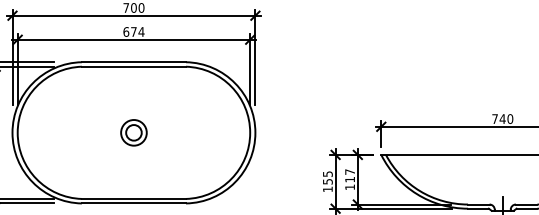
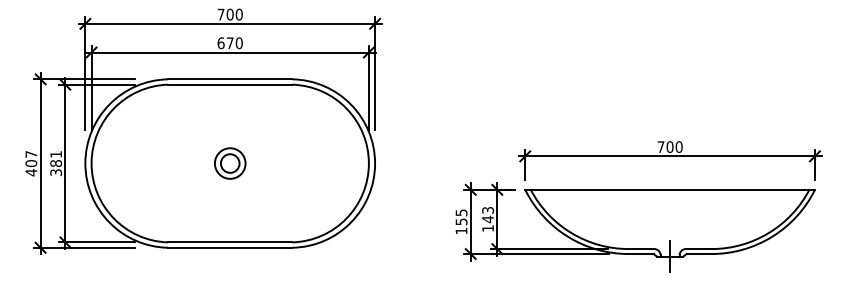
text: (140, 32) -> (238, 43), 674 -> 670
text: (502, 118) -> (669, 146), 740 -> 700
text: (349, 176) -> (487, 215), 117 -> 143

